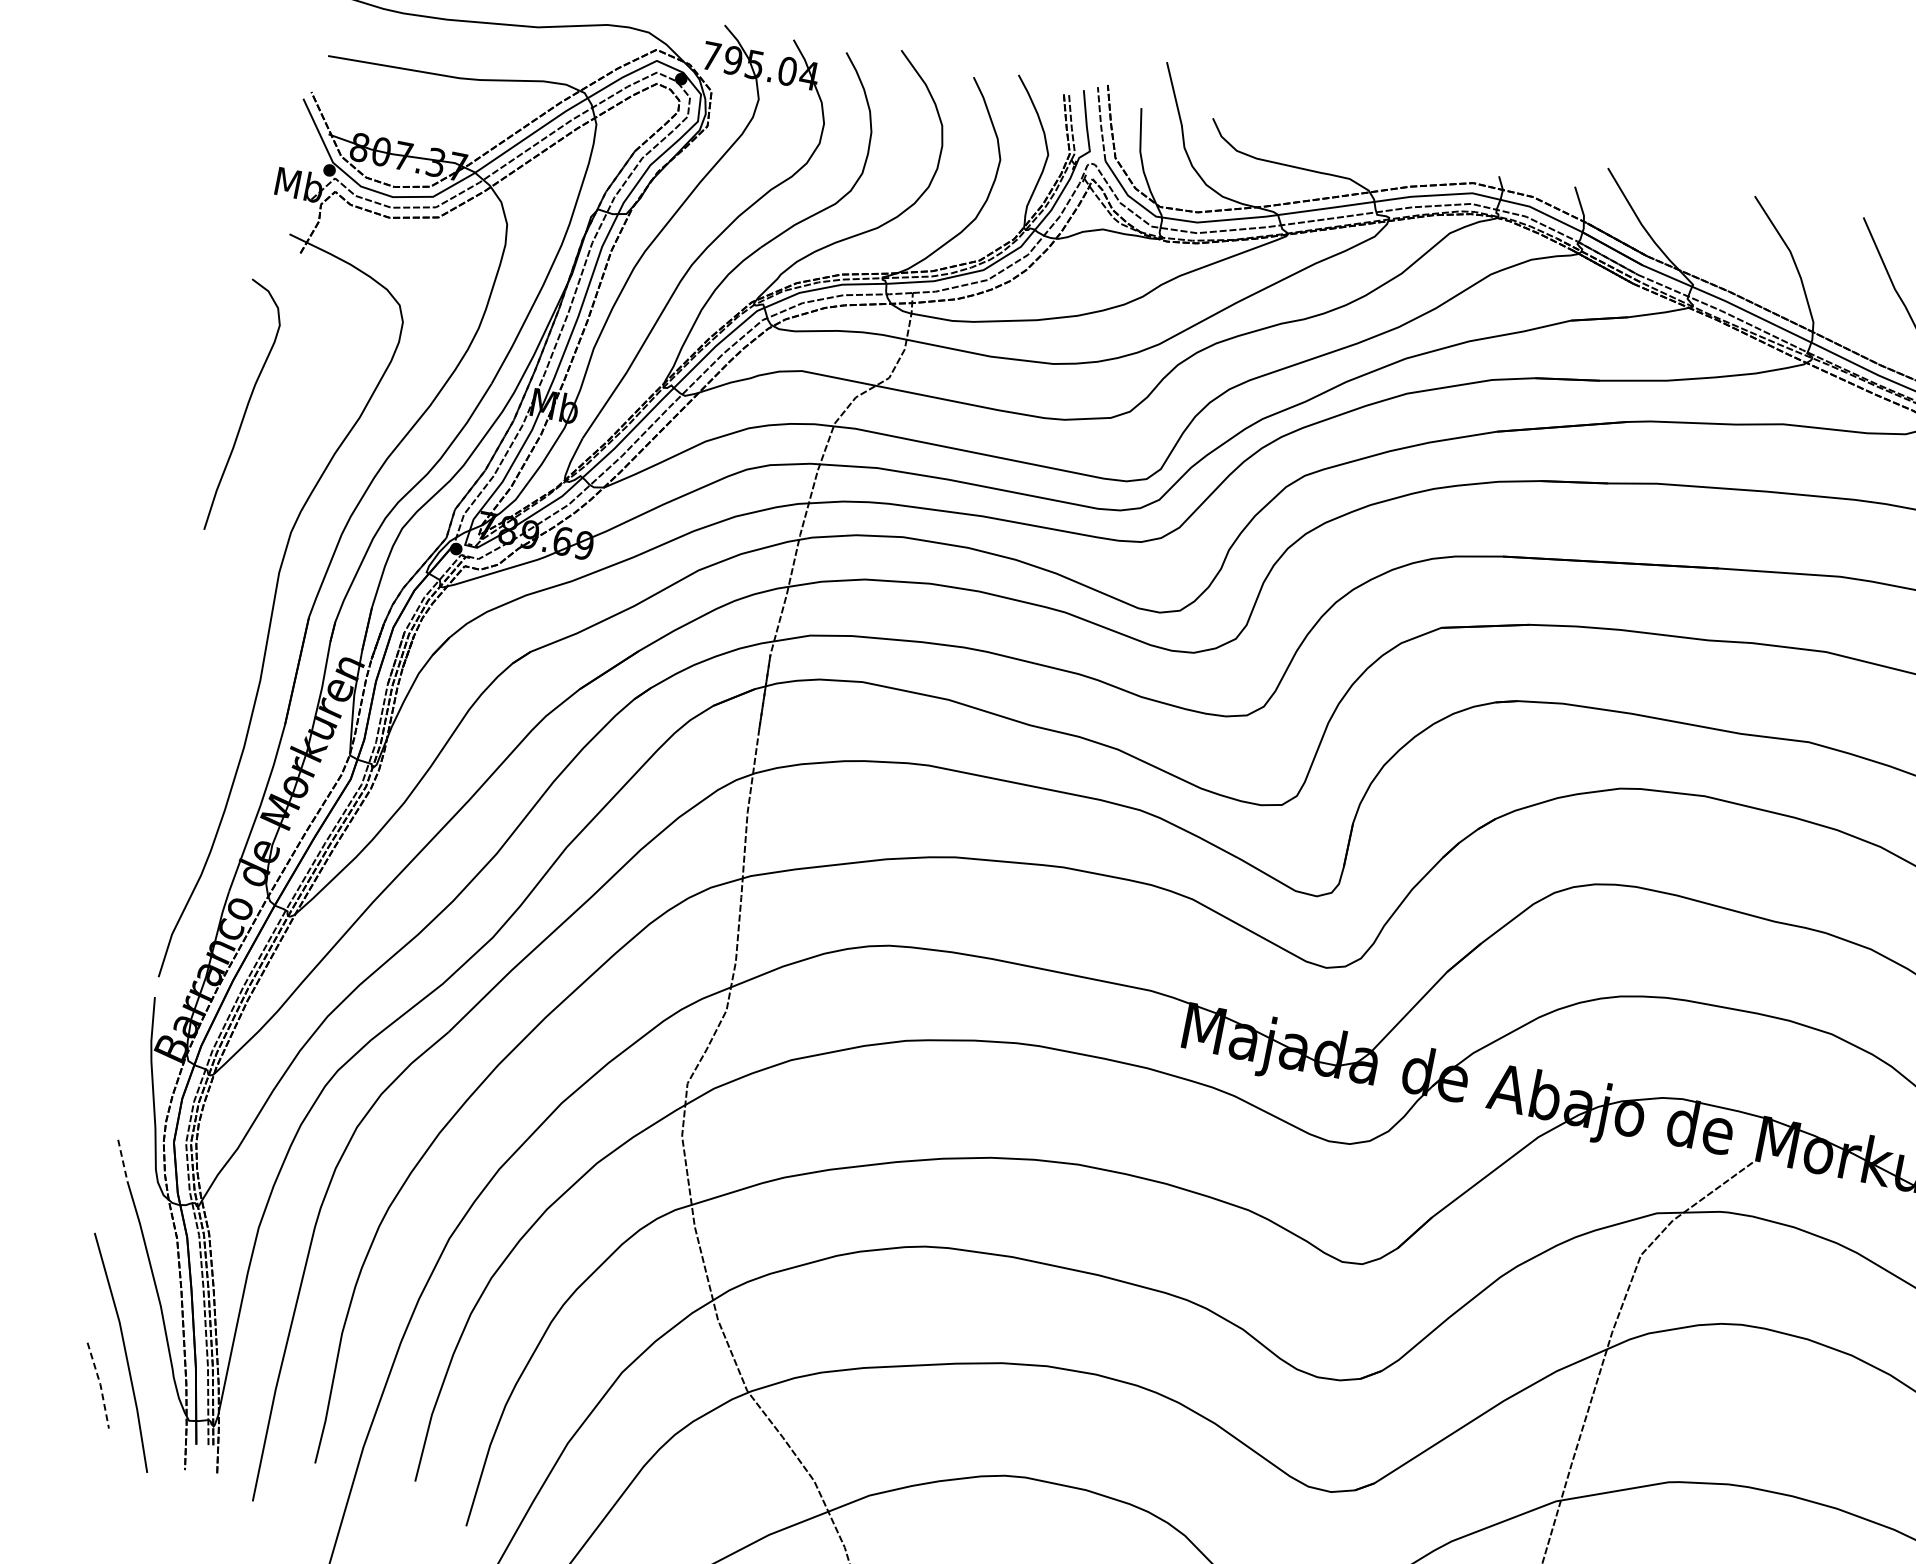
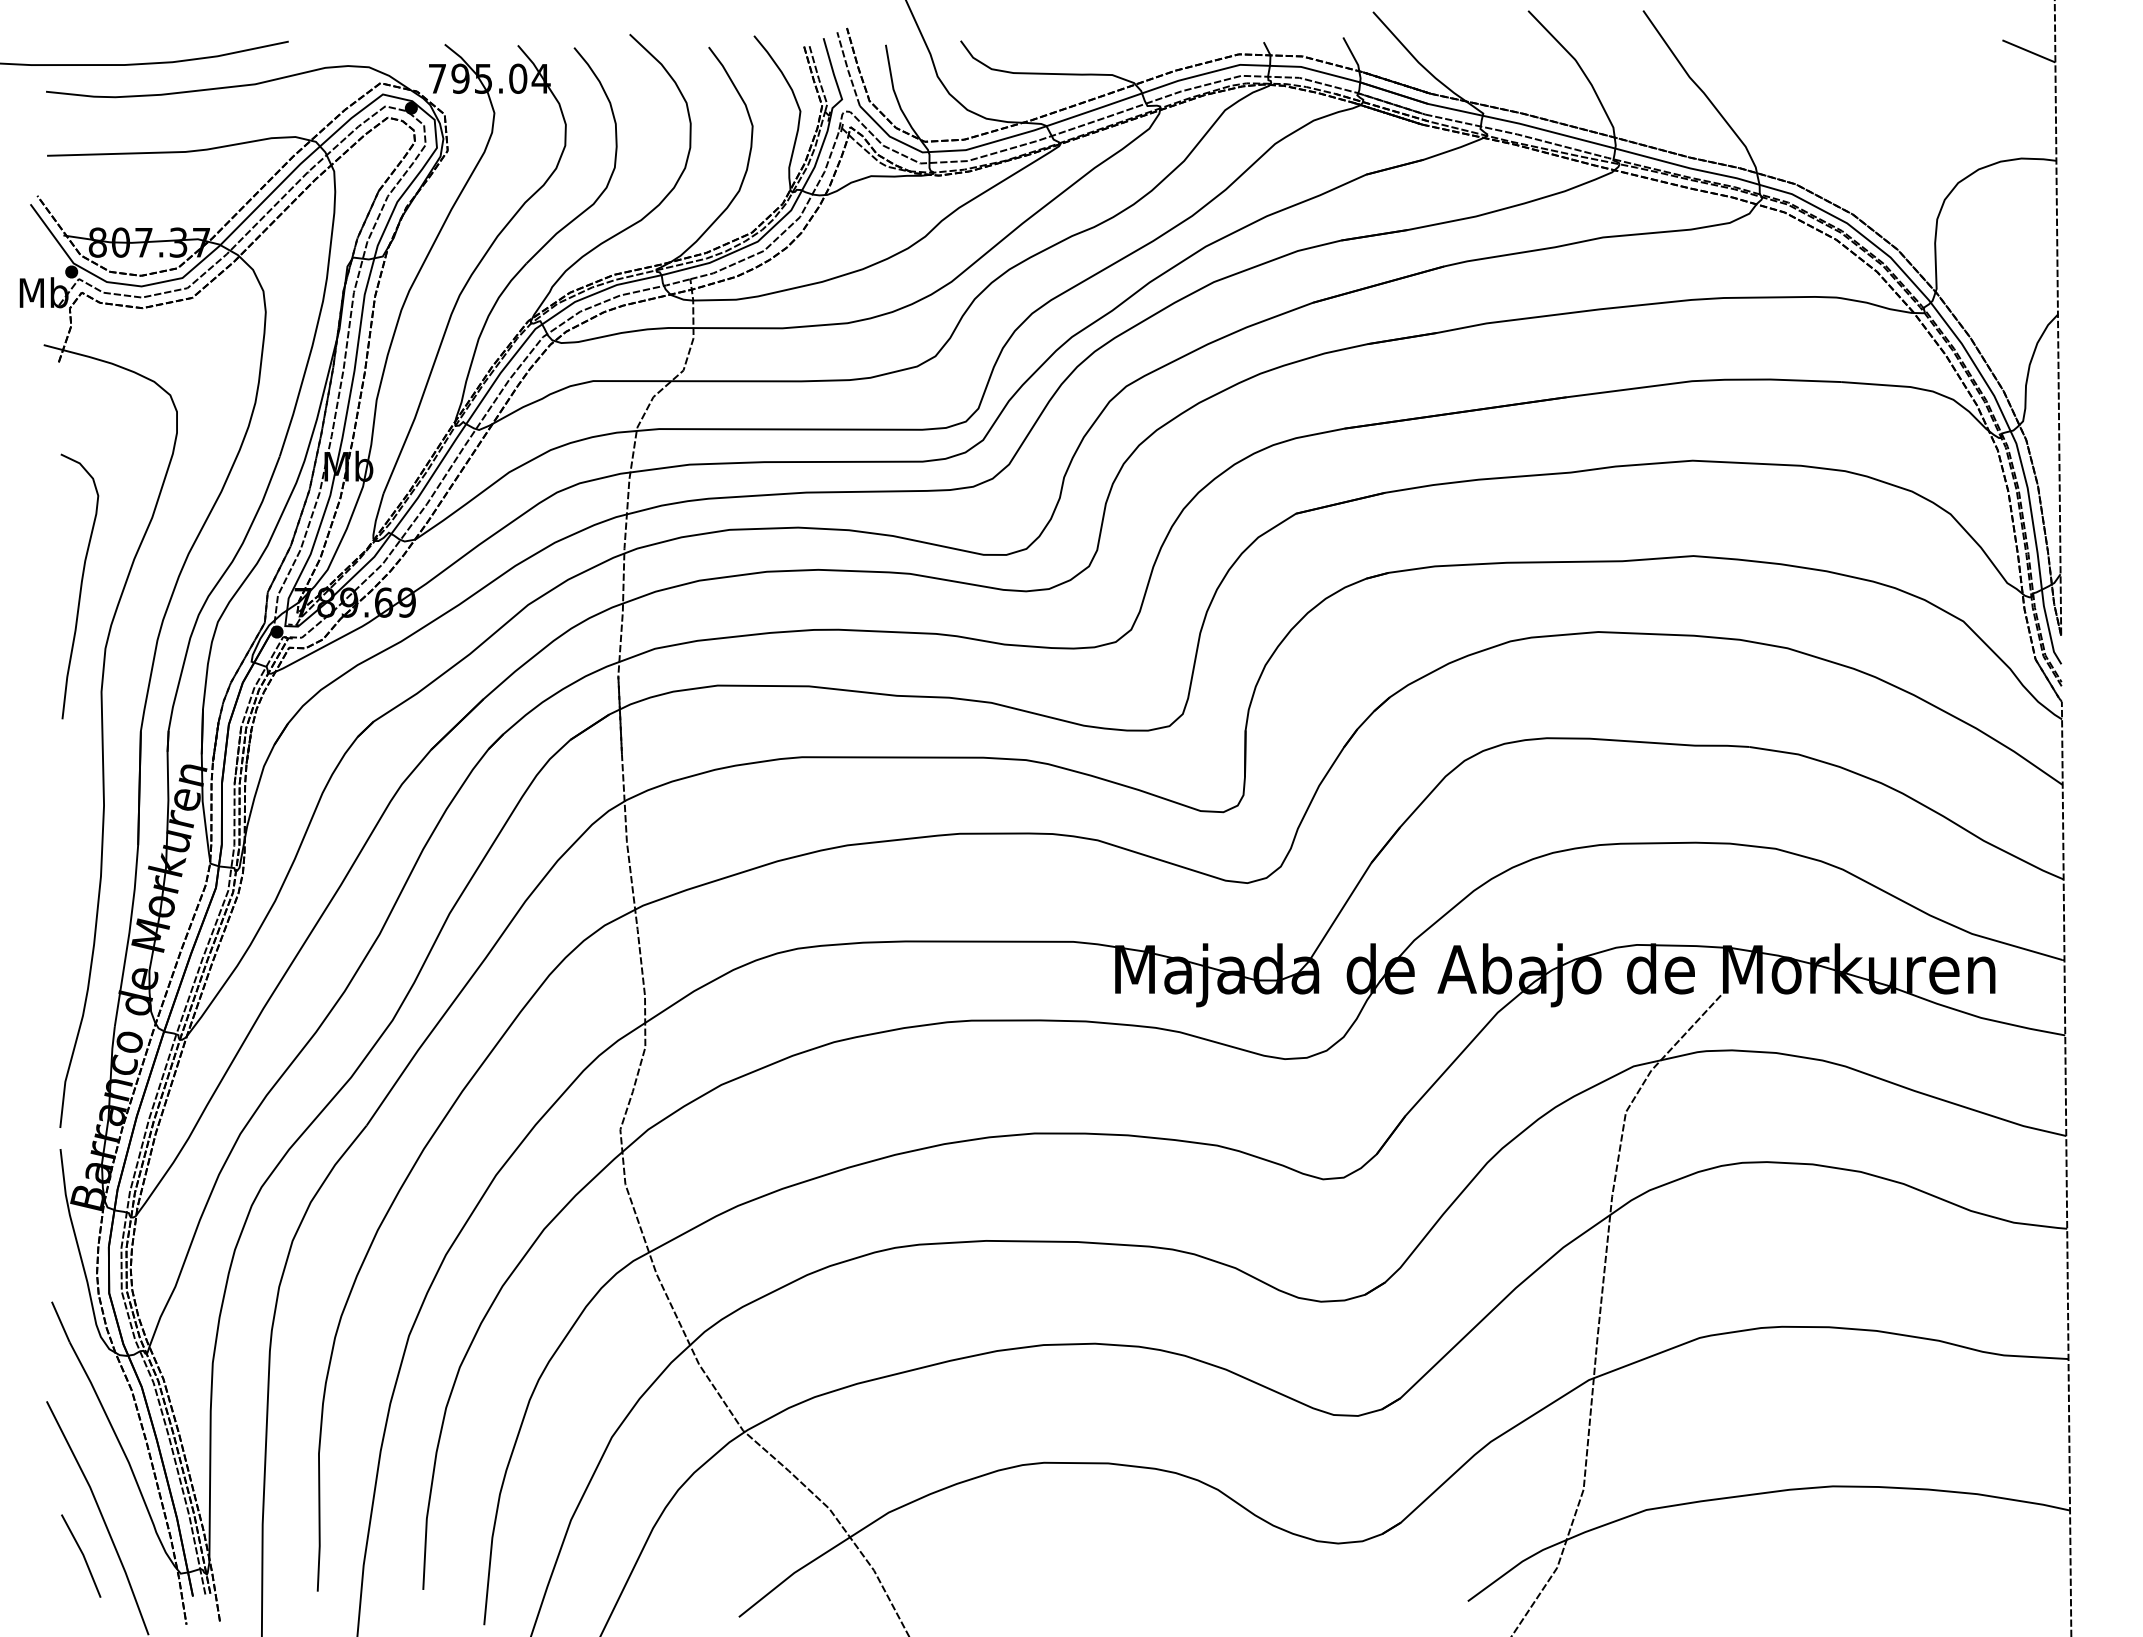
curve: (246, 407) -> (80, 586), moved
line: (122, 1160) -> (60, 1322), dashed -> solid
line: (100, 1384) -> (83, 1554), dashed -> solid

